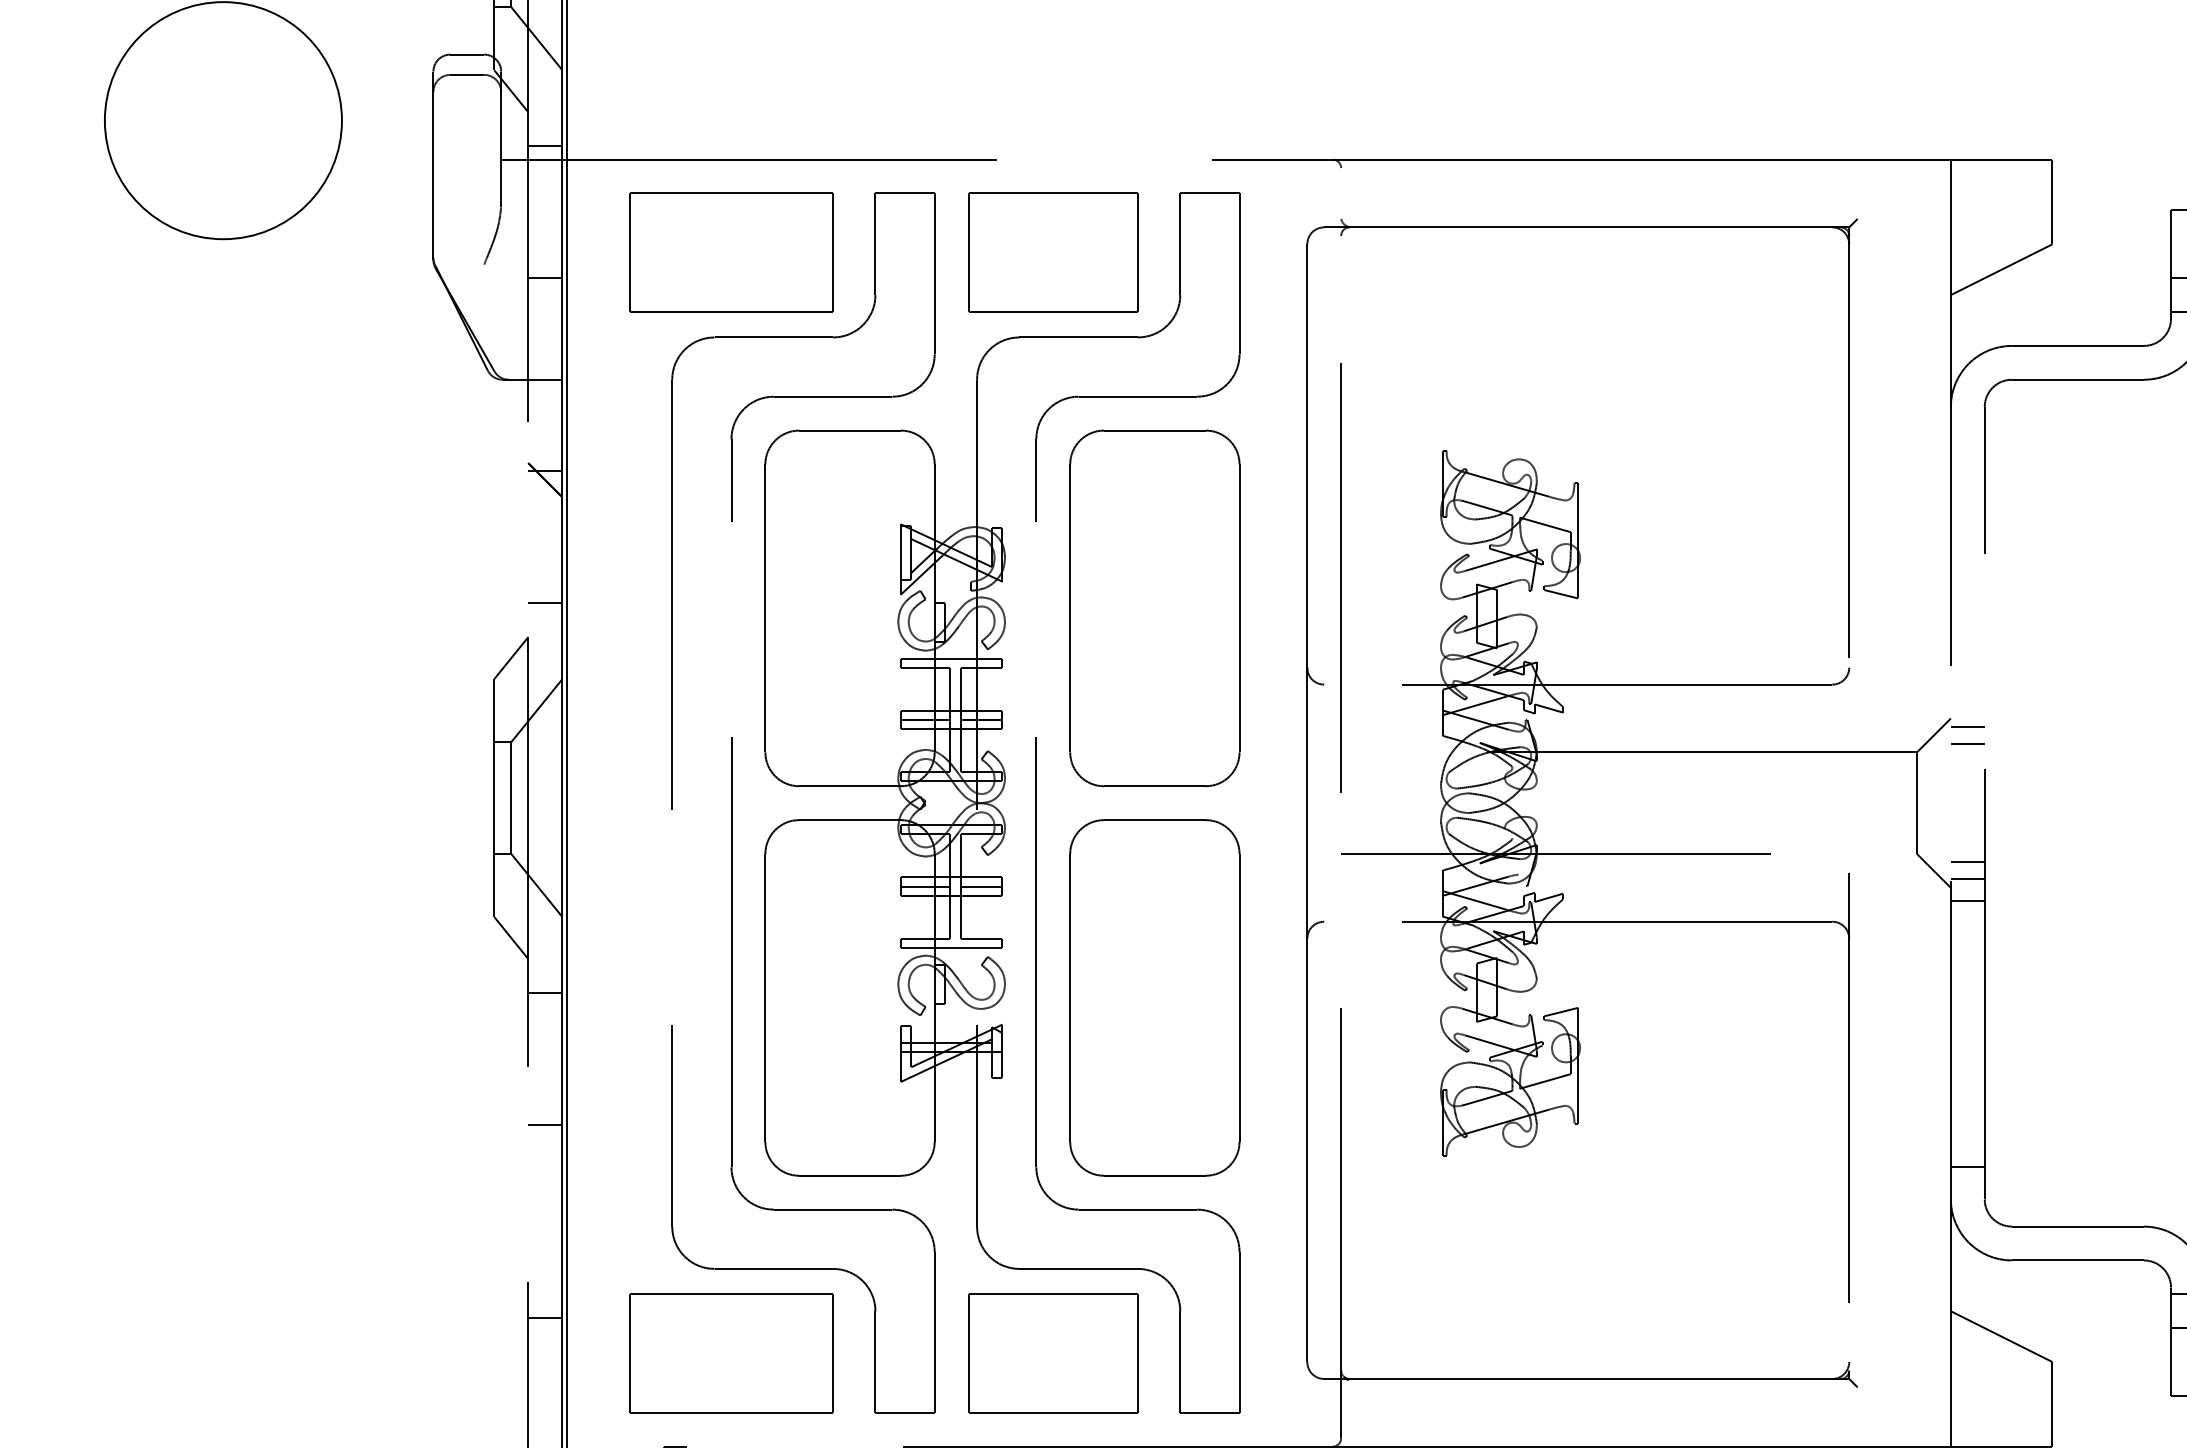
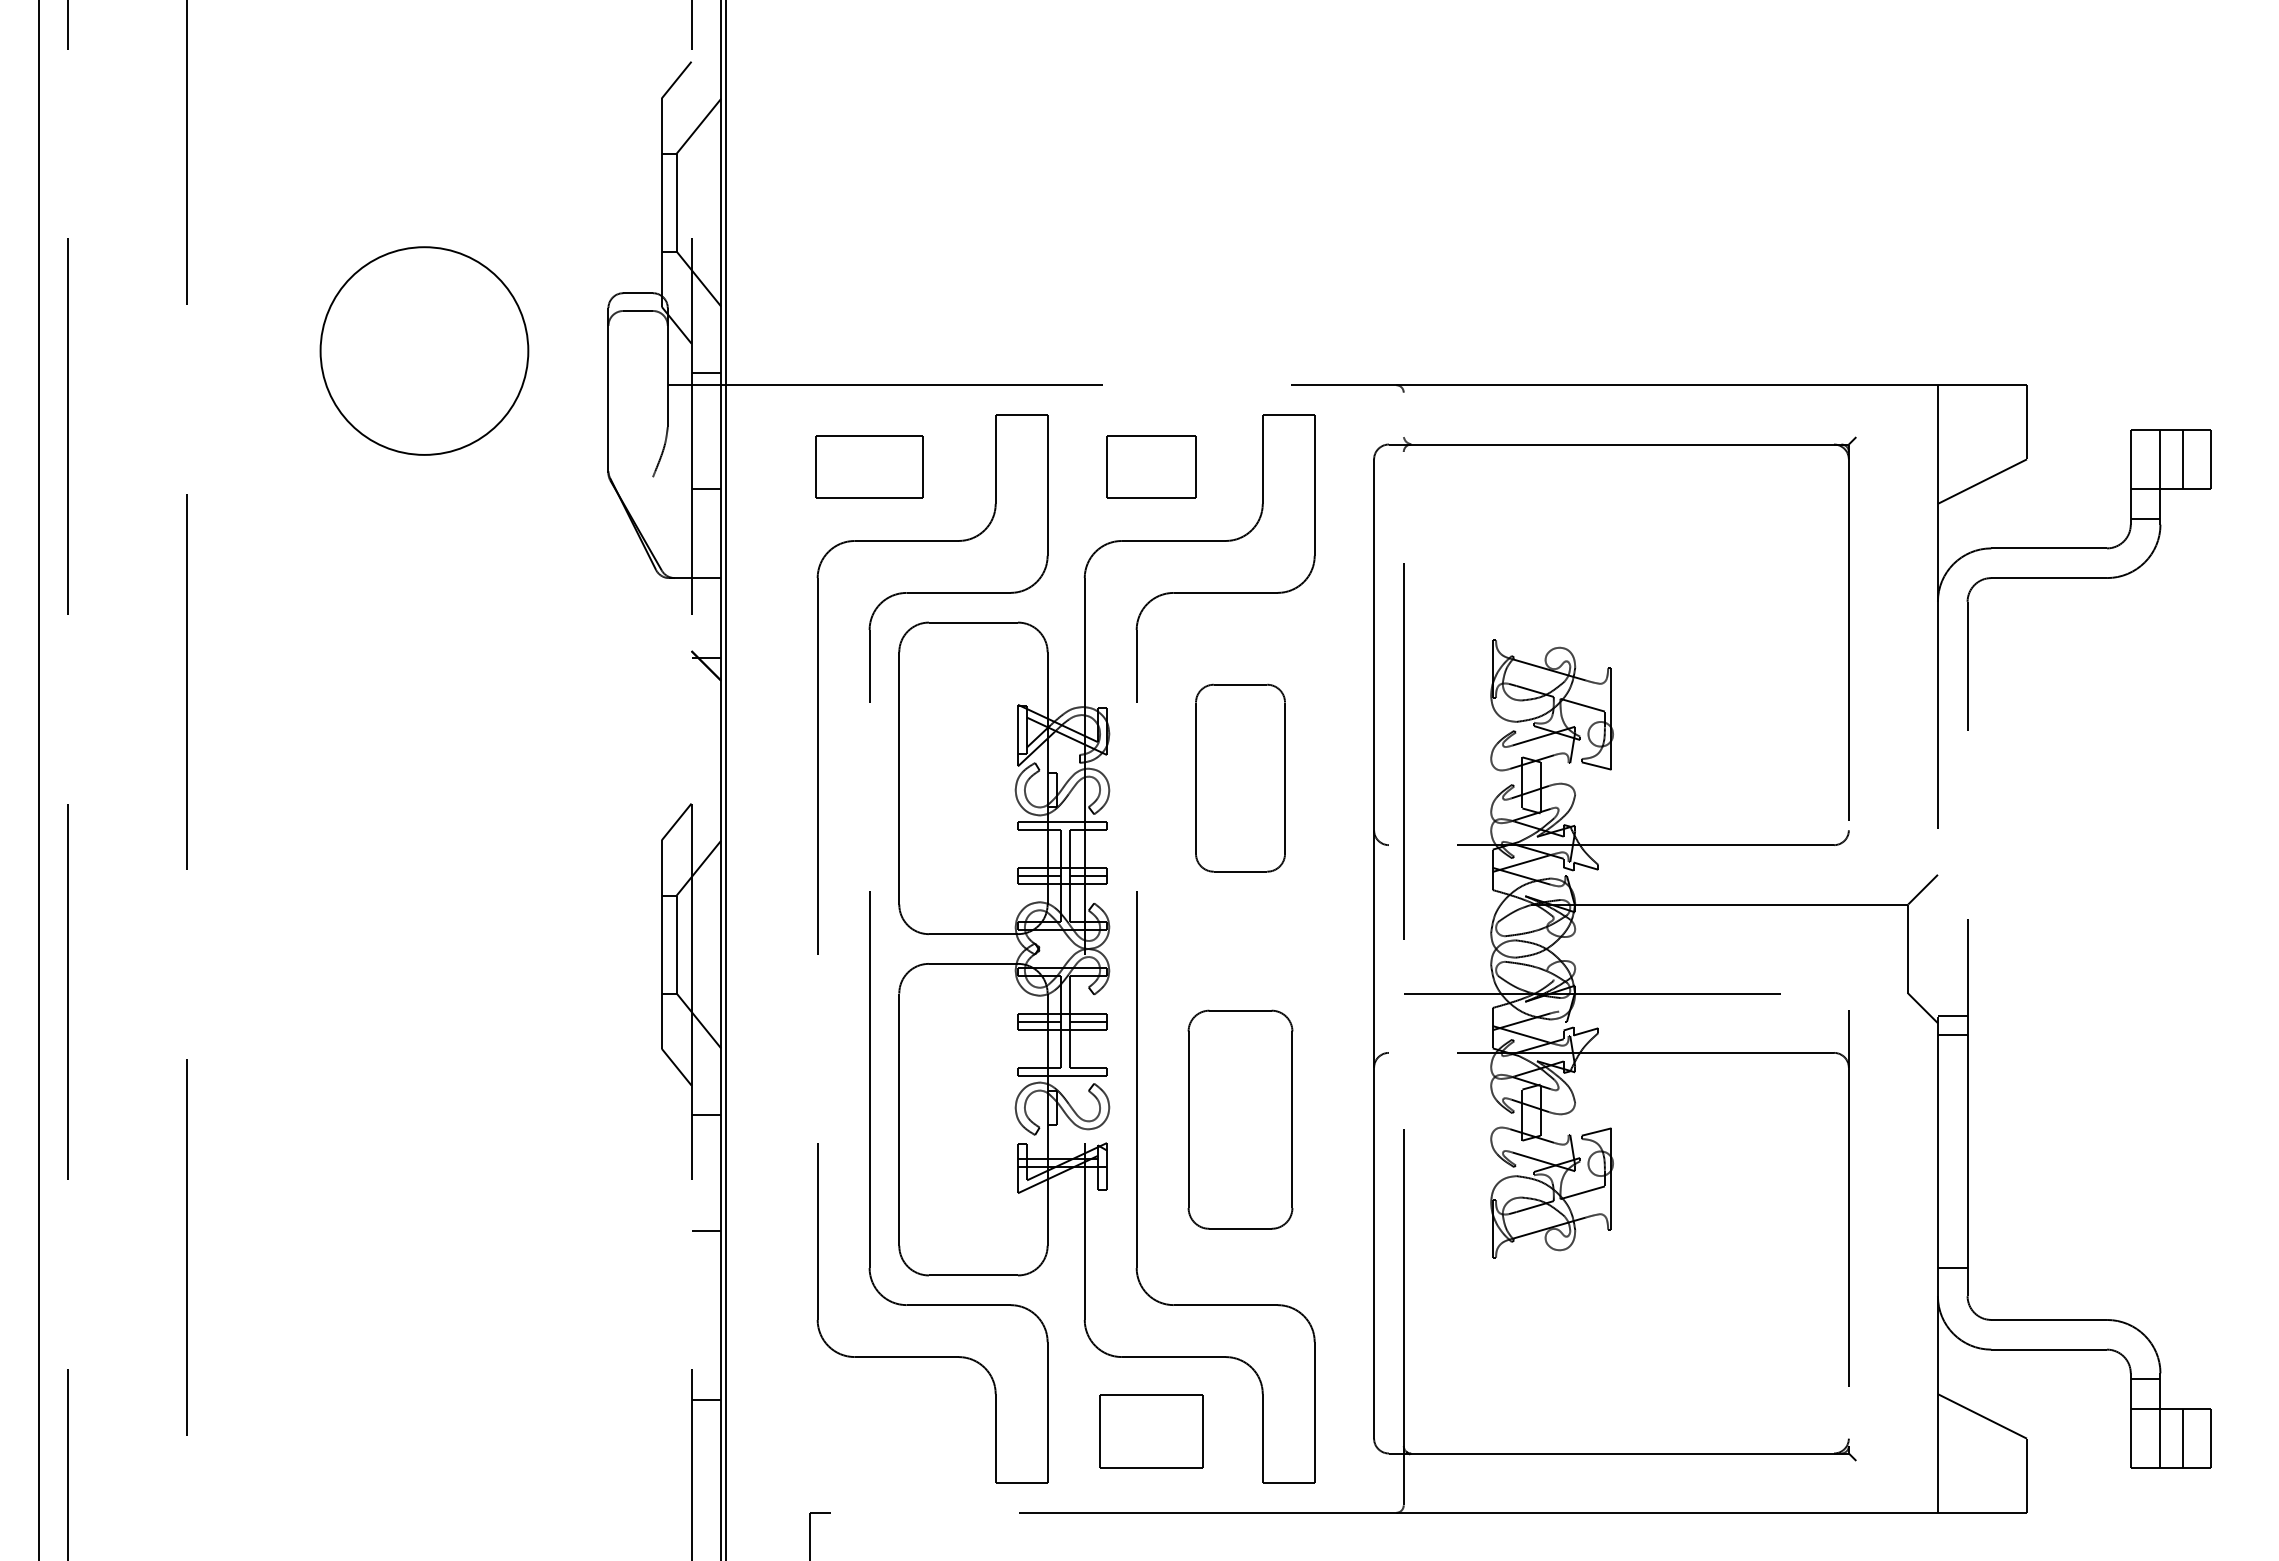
part: (731, 252) -> (869, 466), size x0.6
part: (1053, 252) -> (1151, 466), size x0.6
line: (545, 602) -> (706, 773), removed
part: (1154, 607) -> (1240, 777), size x0.6
line: (1967, 727) -> (1952, 882), removed
line: (1967, 744) -> (1952, 897), removed
line: (1967, 861) -> (1952, 1000), removed
part: (1154, 997) -> (1240, 1119), size x0.7
part: (731, 1352) -> (869, 1430), removed
part: (1053, 1352) -> (1151, 1430), size x0.7

